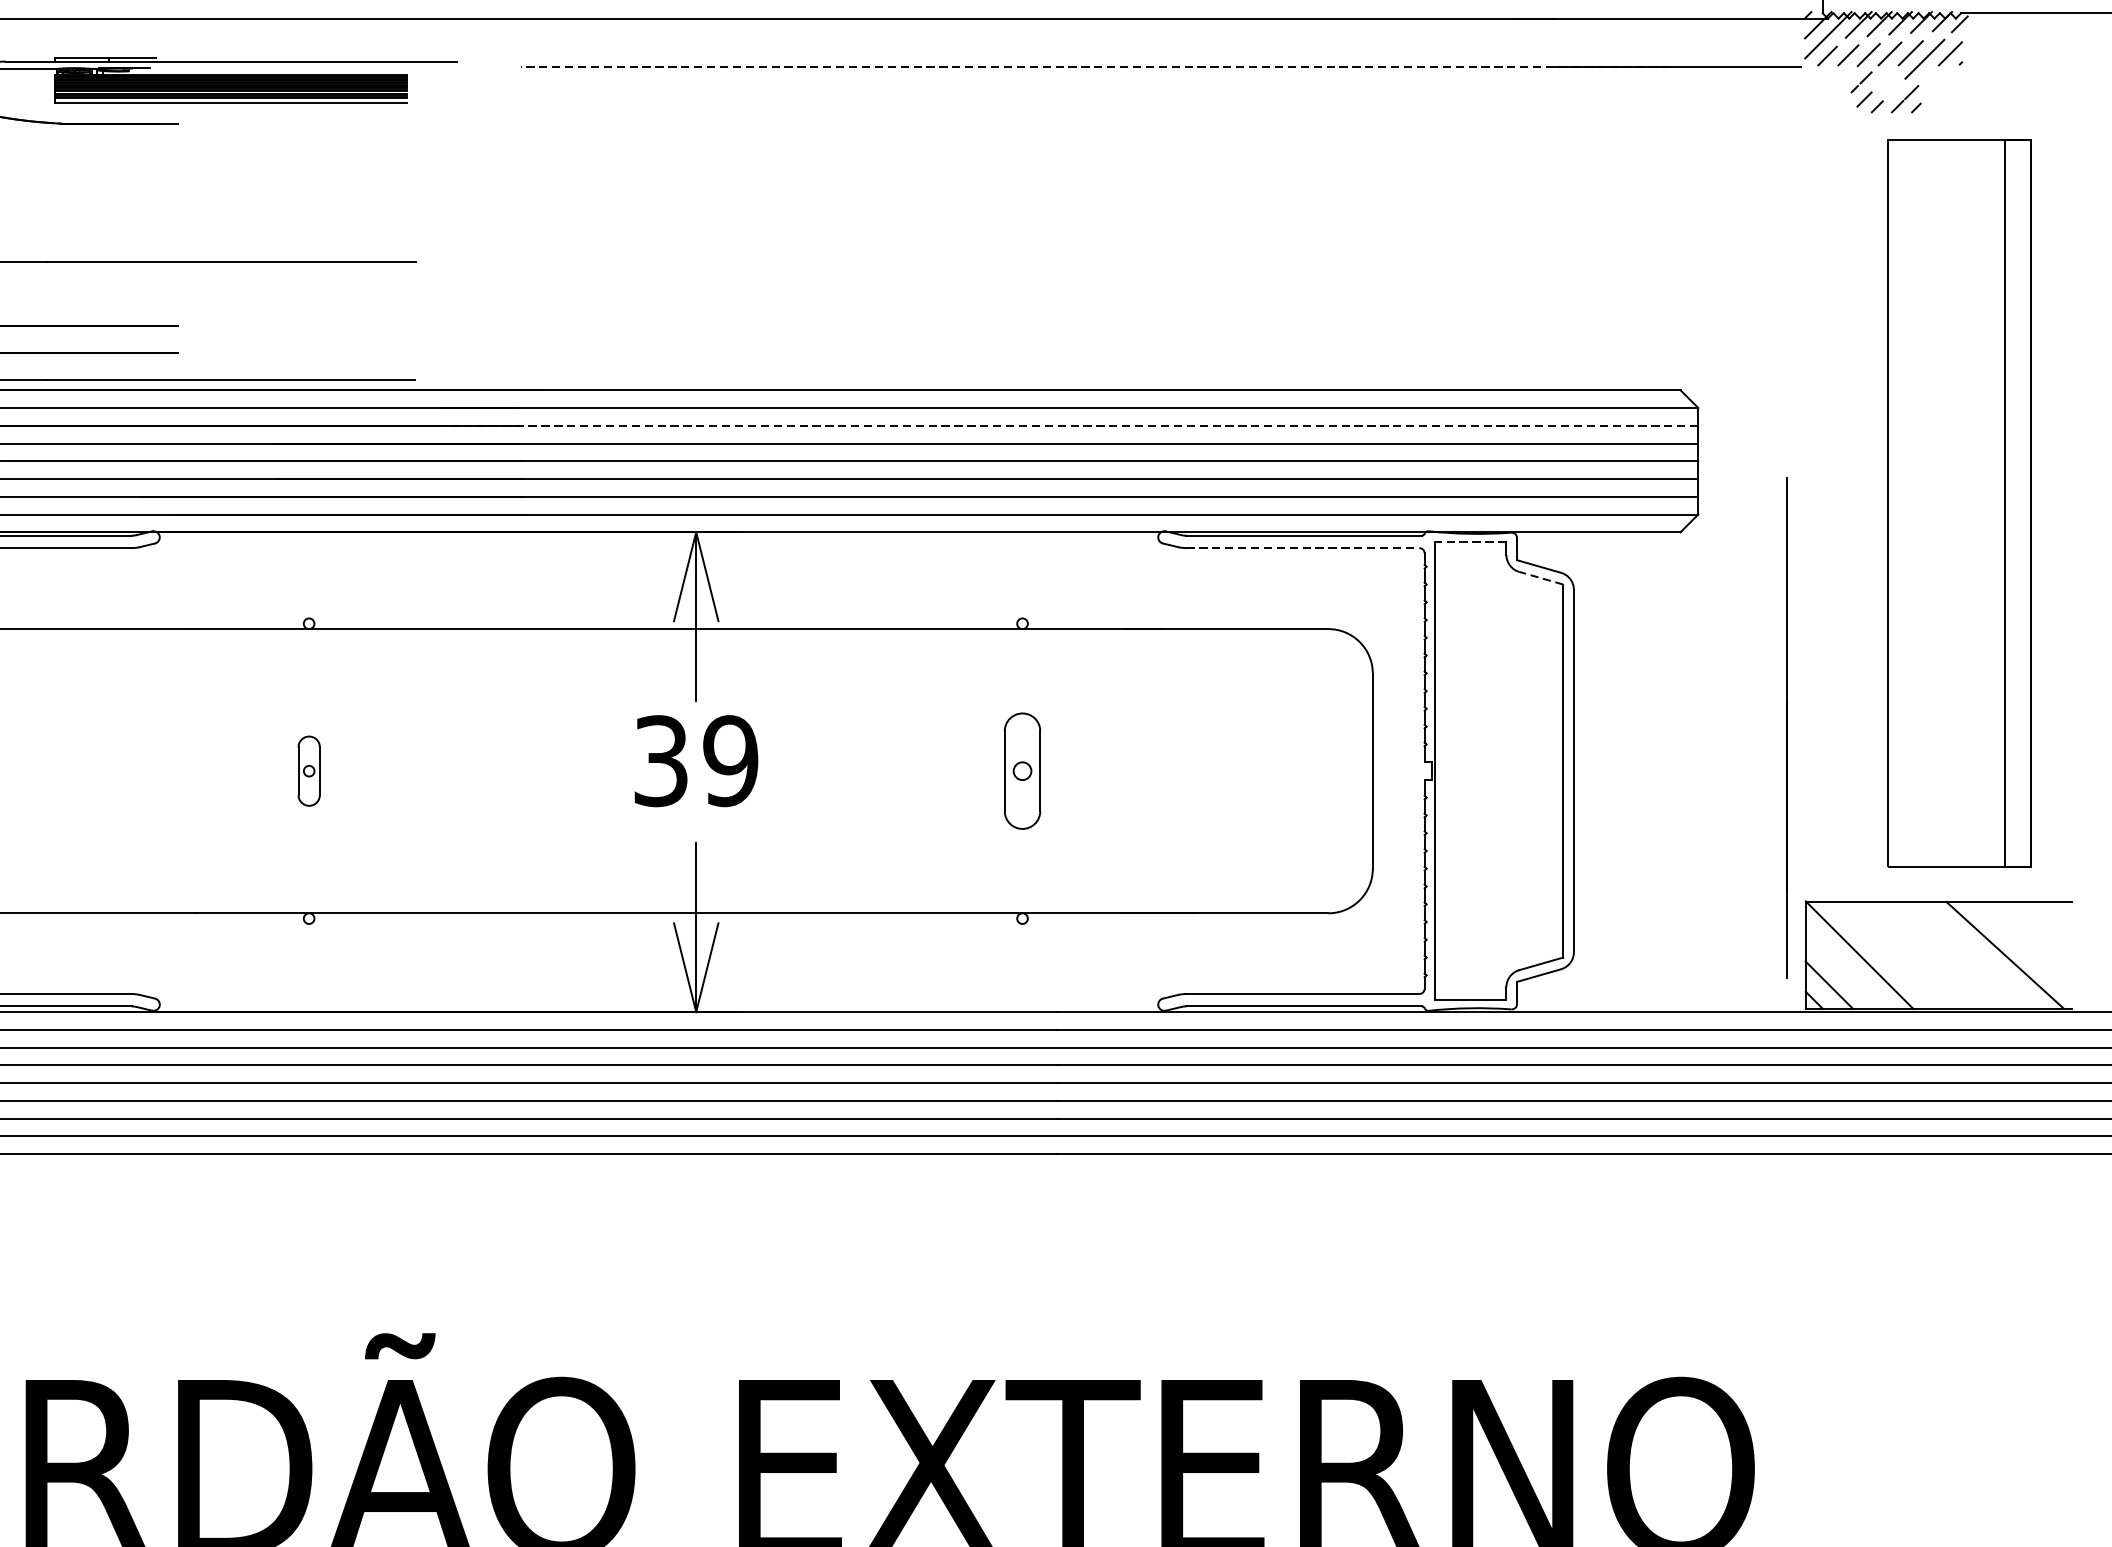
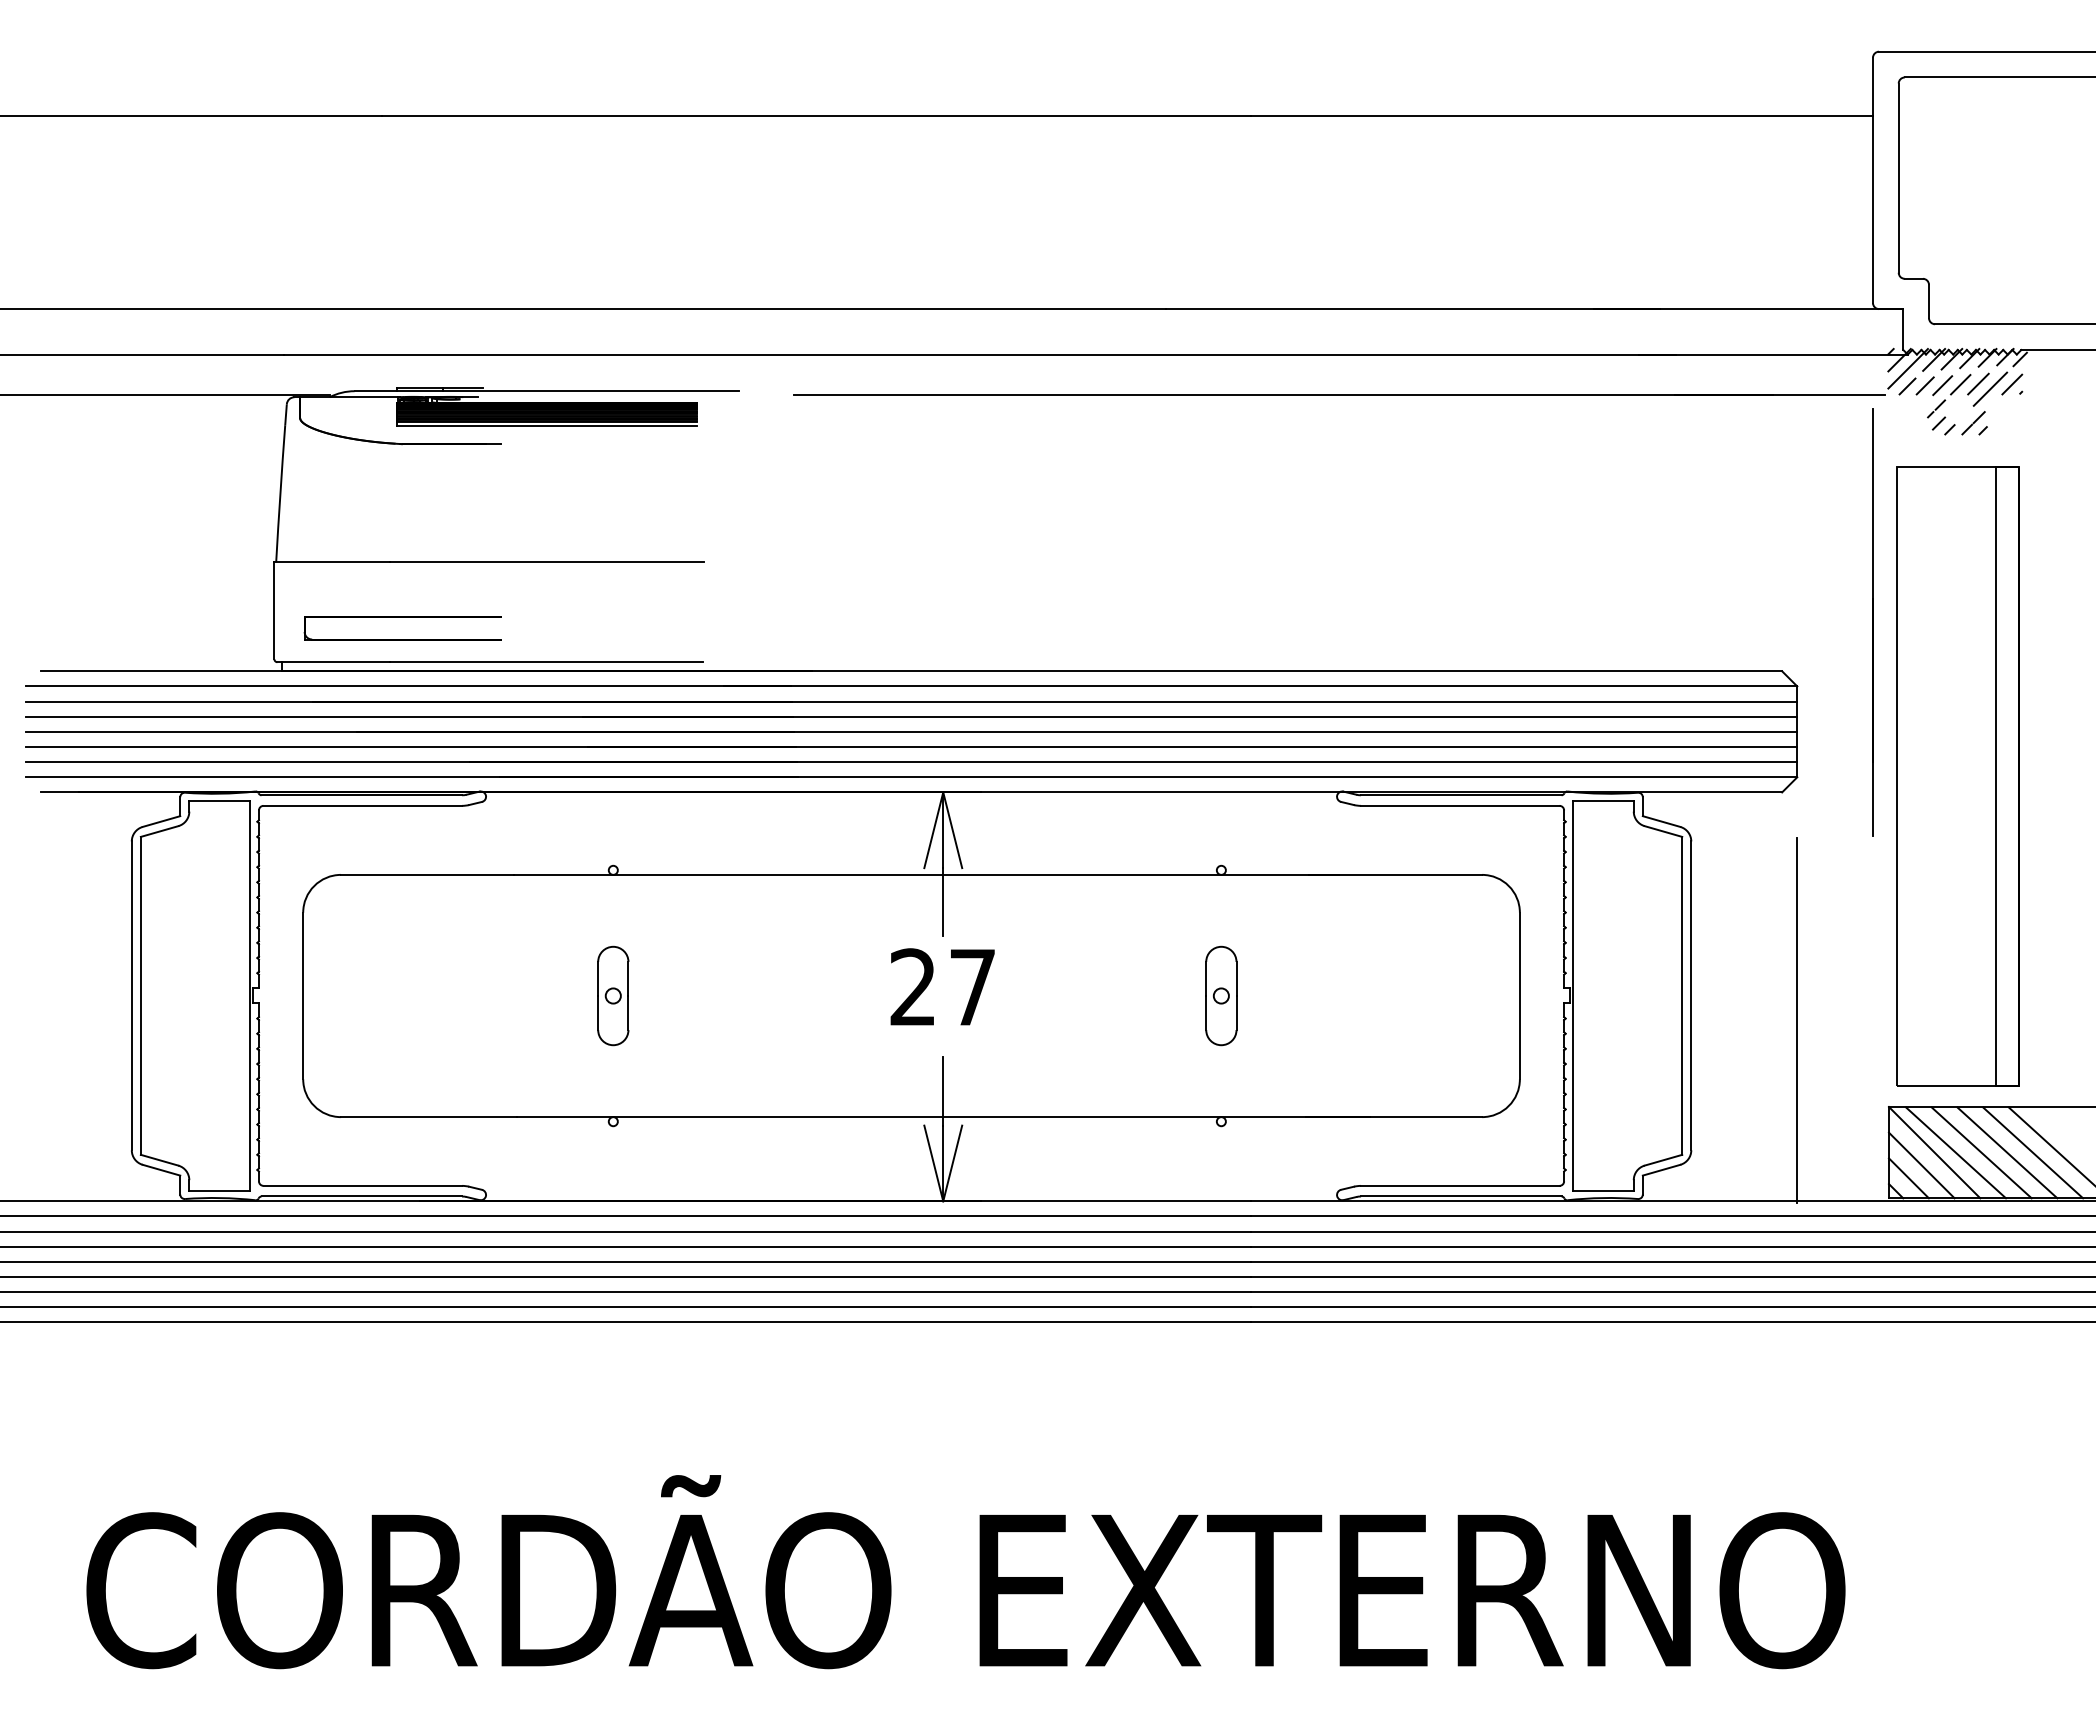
line: (1095, 66) -> (1283, 395), dashed -> solid
line: (1068, 425) -> (1260, 701), dashed -> solid
part: (1958, 503) -> (1957, 776), moved
line: (1469, 541) -> (1602, 800), dashed -> solid
line: (1303, 547) -> (1460, 805), dashed -> solid
line: (1541, 578) -> (1663, 831), dashed -> solid
line: (1786, 728) -> (1872, 622), moved
text: (696, 761) -> (943, 987), 39 -> 27
part: (309, 770) -> (613, 995), size x1.67
line: (1698, 798) -> (1797, 1019), added
line: (1885, 954) -> (1956, 1152), added
line: (1914, 954) -> (1981, 1152), added
line: (1944, 954) -> (2007, 1152), added
line: (1975, 954) -> (2033, 1152), added
line: (1844, 970) -> (1921, 1165), added

